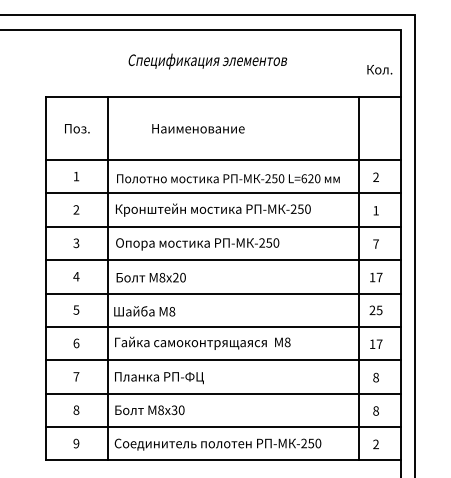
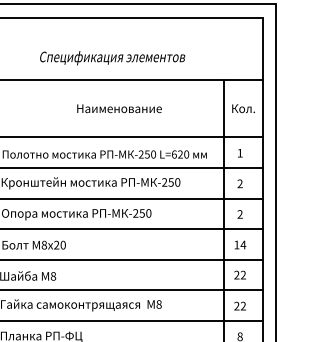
text: (207, 61) -> (112, 58), moved
text: (379, 69) -> (243, 108), moved
text: (198, 128) -> (119, 108), moved
text: (375, 176) -> (239, 152), 2 -> 1
text: (375, 210) -> (239, 183), 1 -> 2
text: (375, 243) -> (239, 213), 7 -> 2
text: (379, 277) -> (243, 245), 17 -> 14
text: (379, 310) -> (243, 275), 25 -> 22
text: (375, 343) -> (239, 305), 17 -> 22

